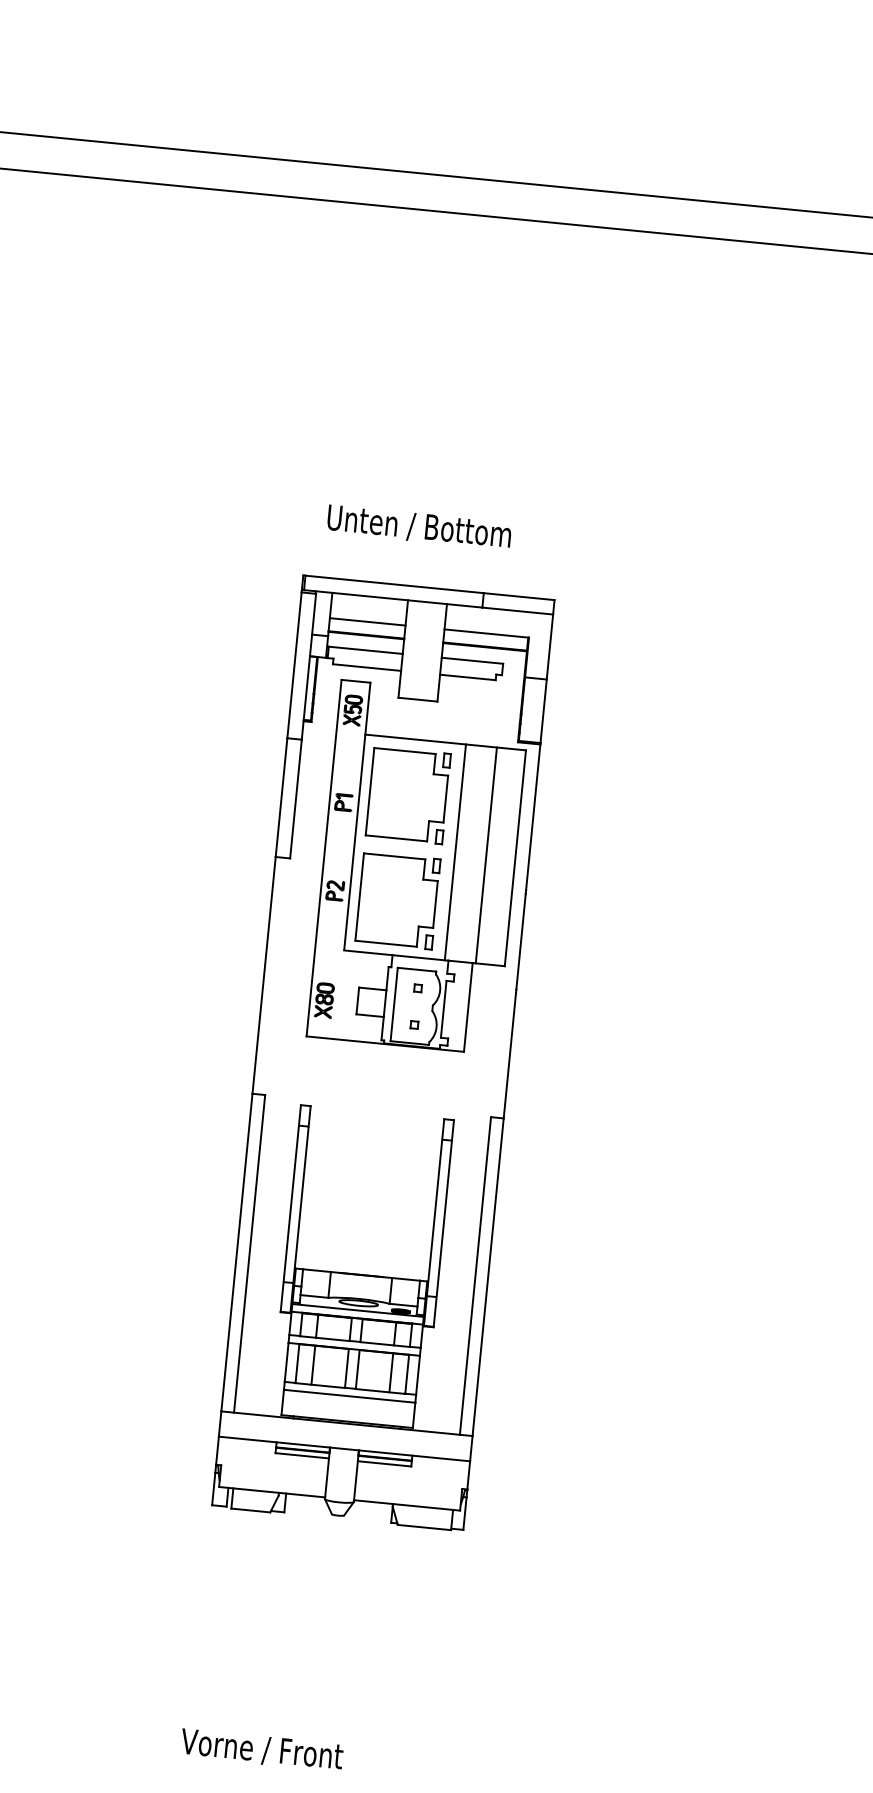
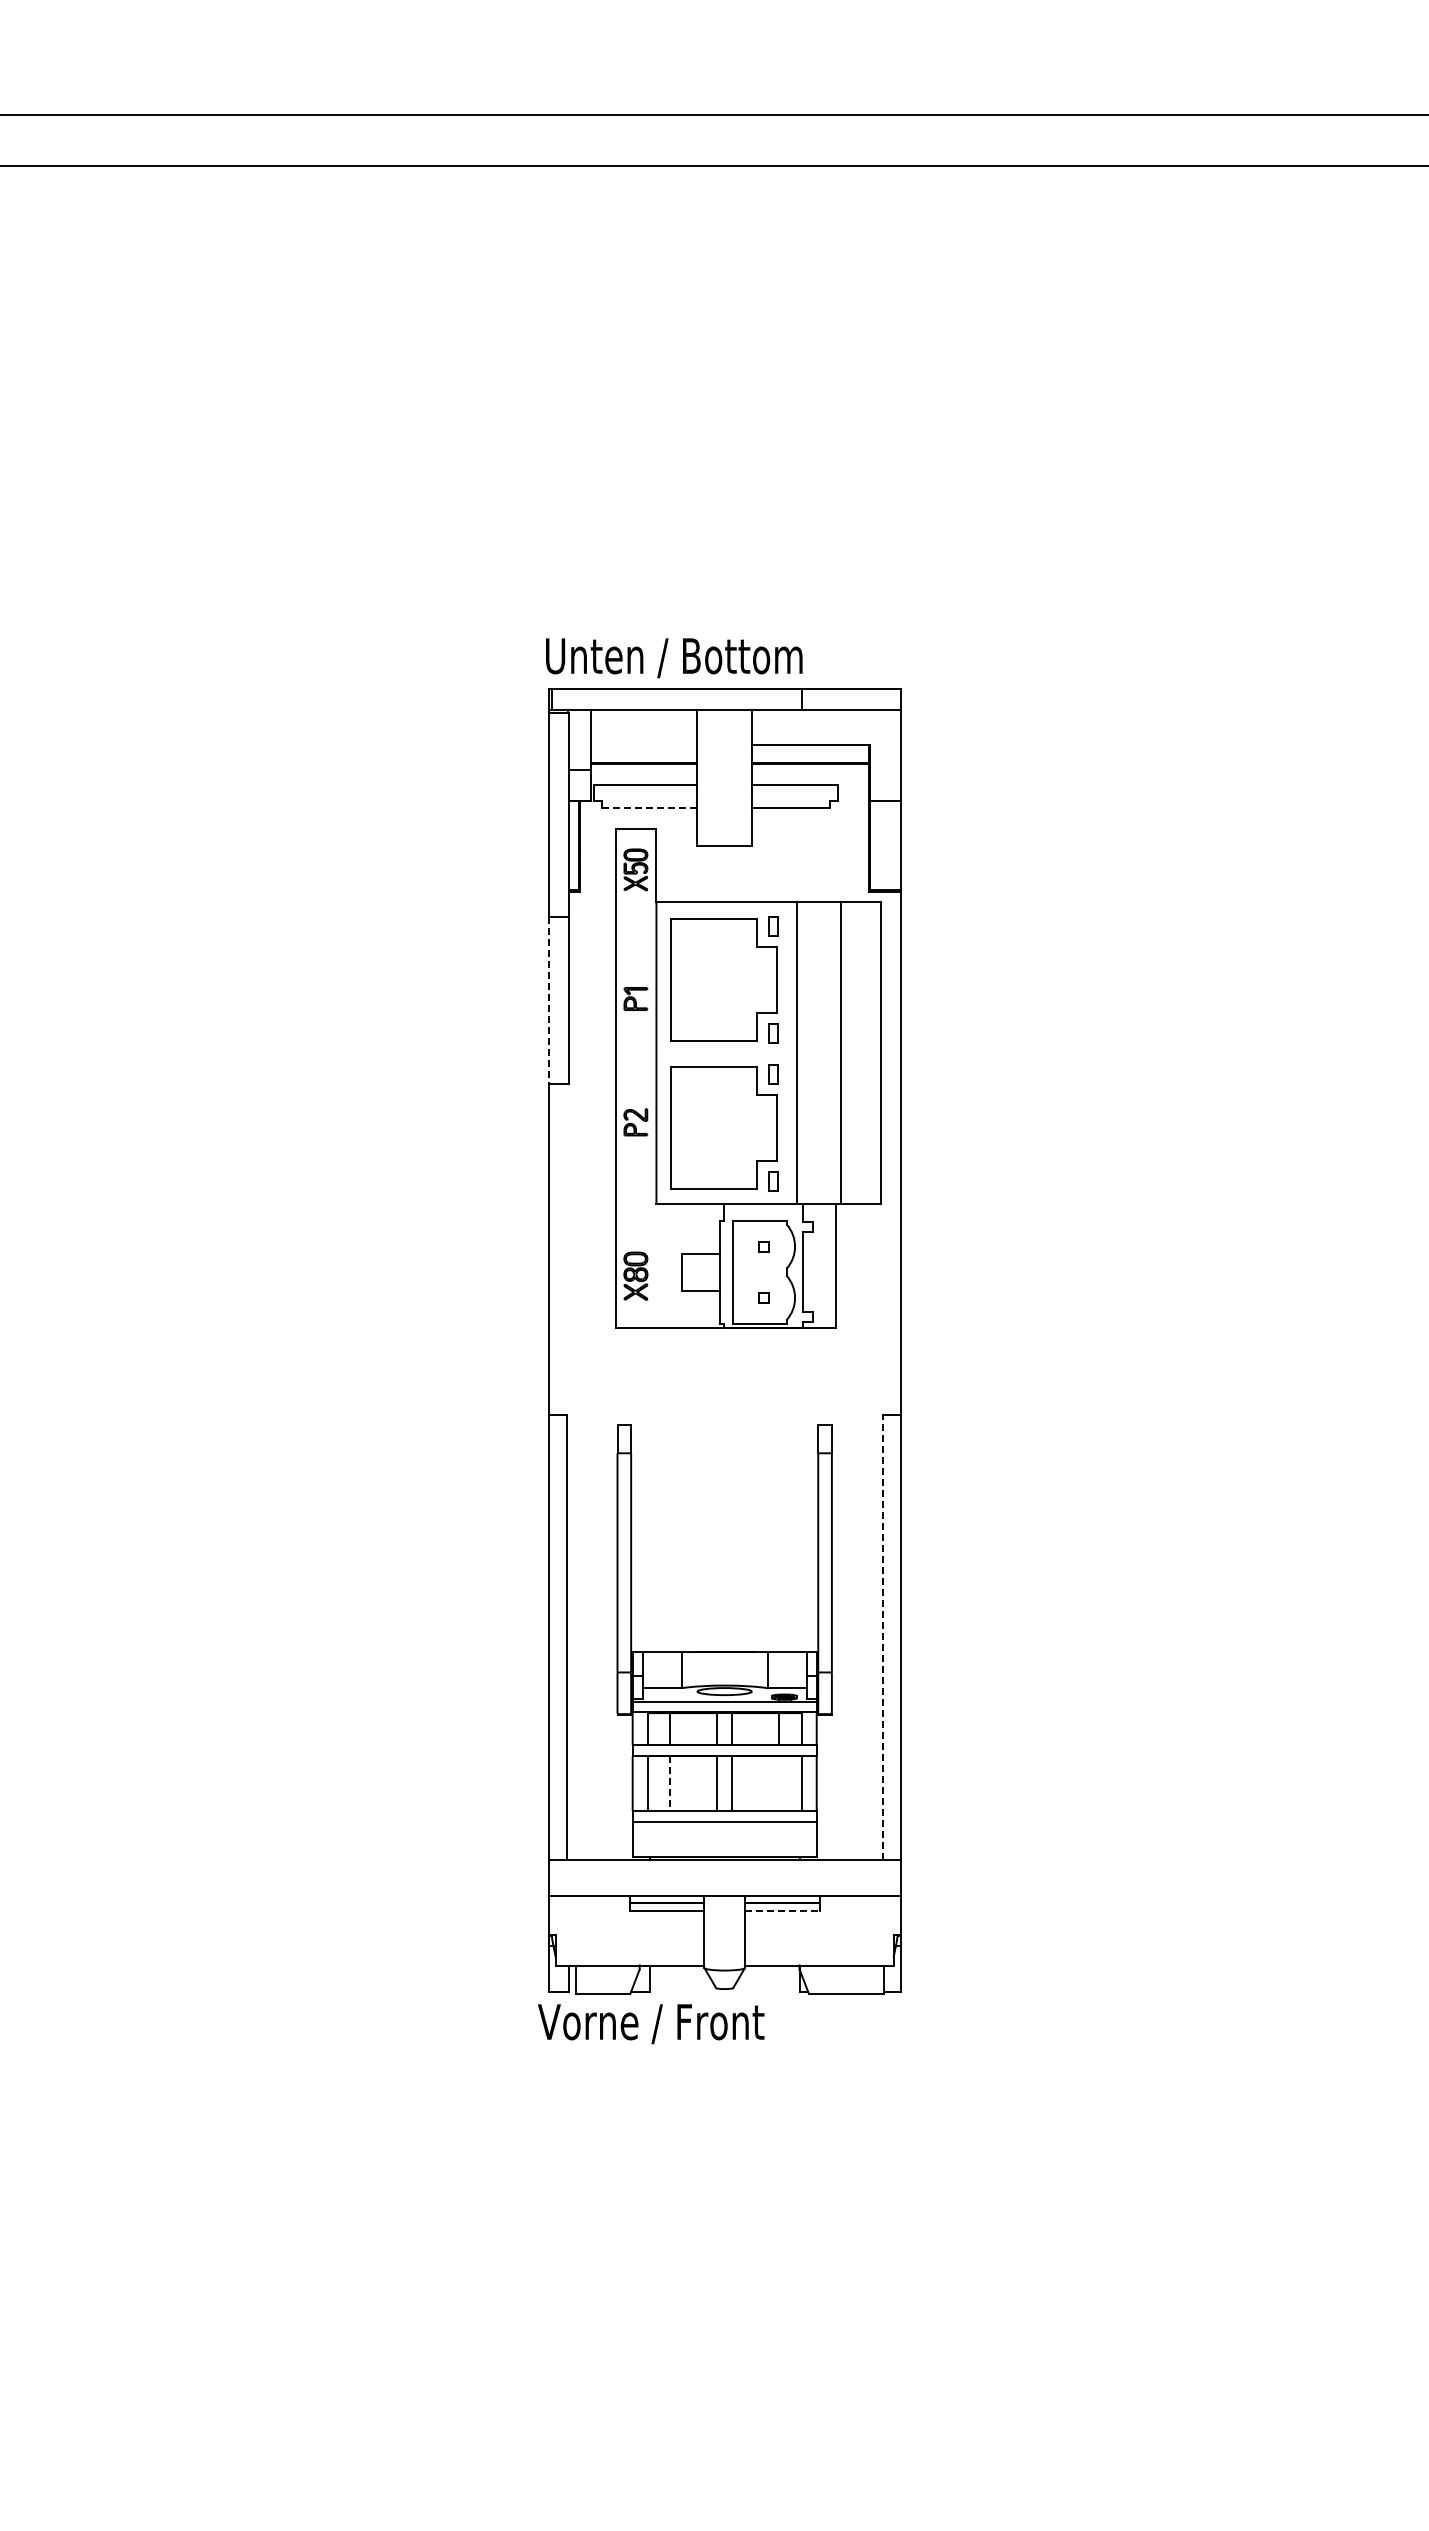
text: (419, 527) -> (674, 658), moved
line: (367, 621) -> (644, 744), removed
line: (366, 667) -> (649, 808), solid -> dashed
line: (281, 798) -> (548, 1001), solid -> dashed
line: (475, 1275) -> (882, 1637), solid -> dashed
line: (313, 1365) -> (670, 1784), solid -> dashed
line: (391, 1372) -> (779, 1783), removed
line: (384, 1463) -> (782, 1910), solid -> dashed
text: (262, 1750) -> (651, 2024), moved

